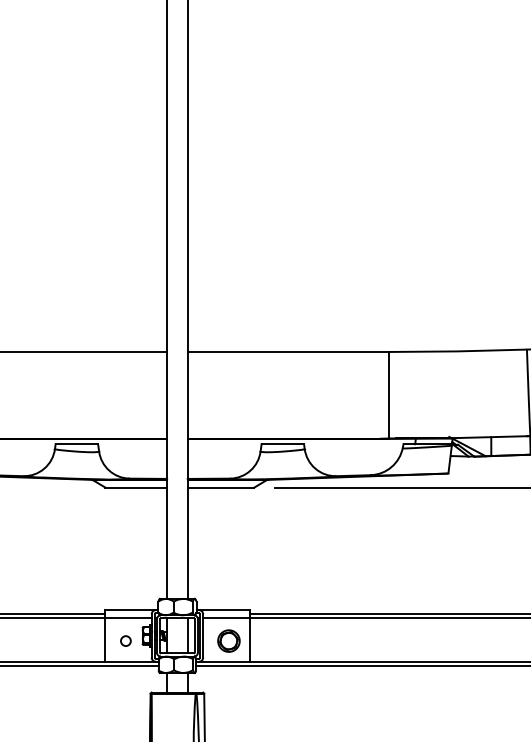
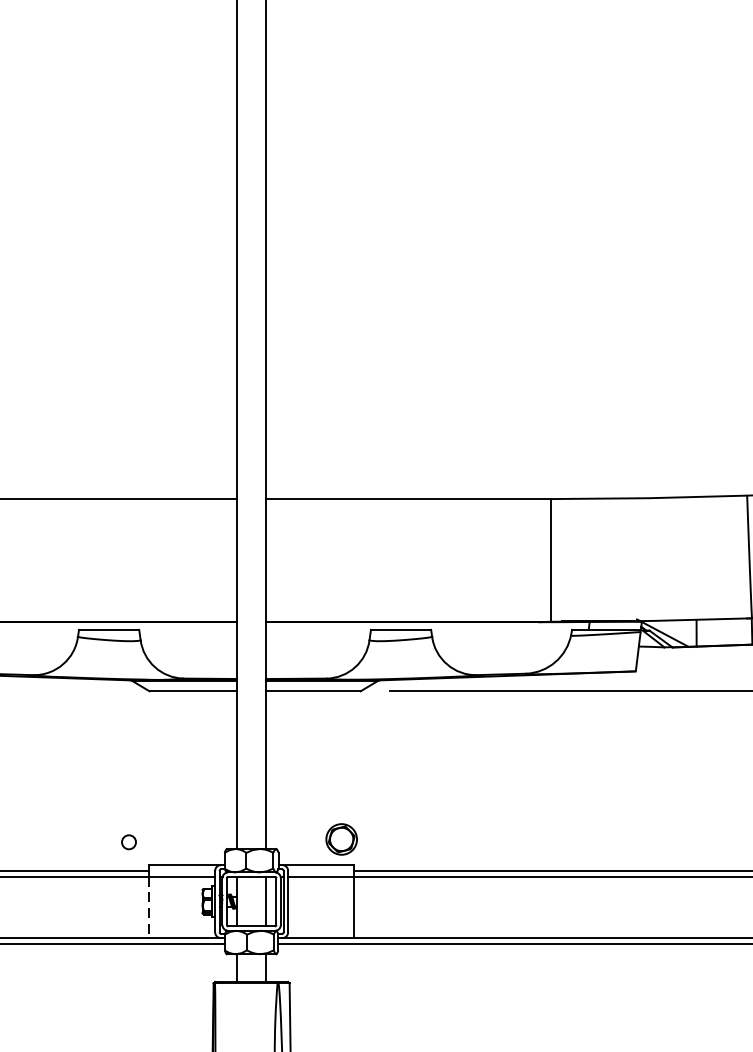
line: (105, 640) -> (149, 908), solid -> dashed
circle: (125, 640) -> (128, 841), moved
part: (228, 640) -> (341, 838), moved

